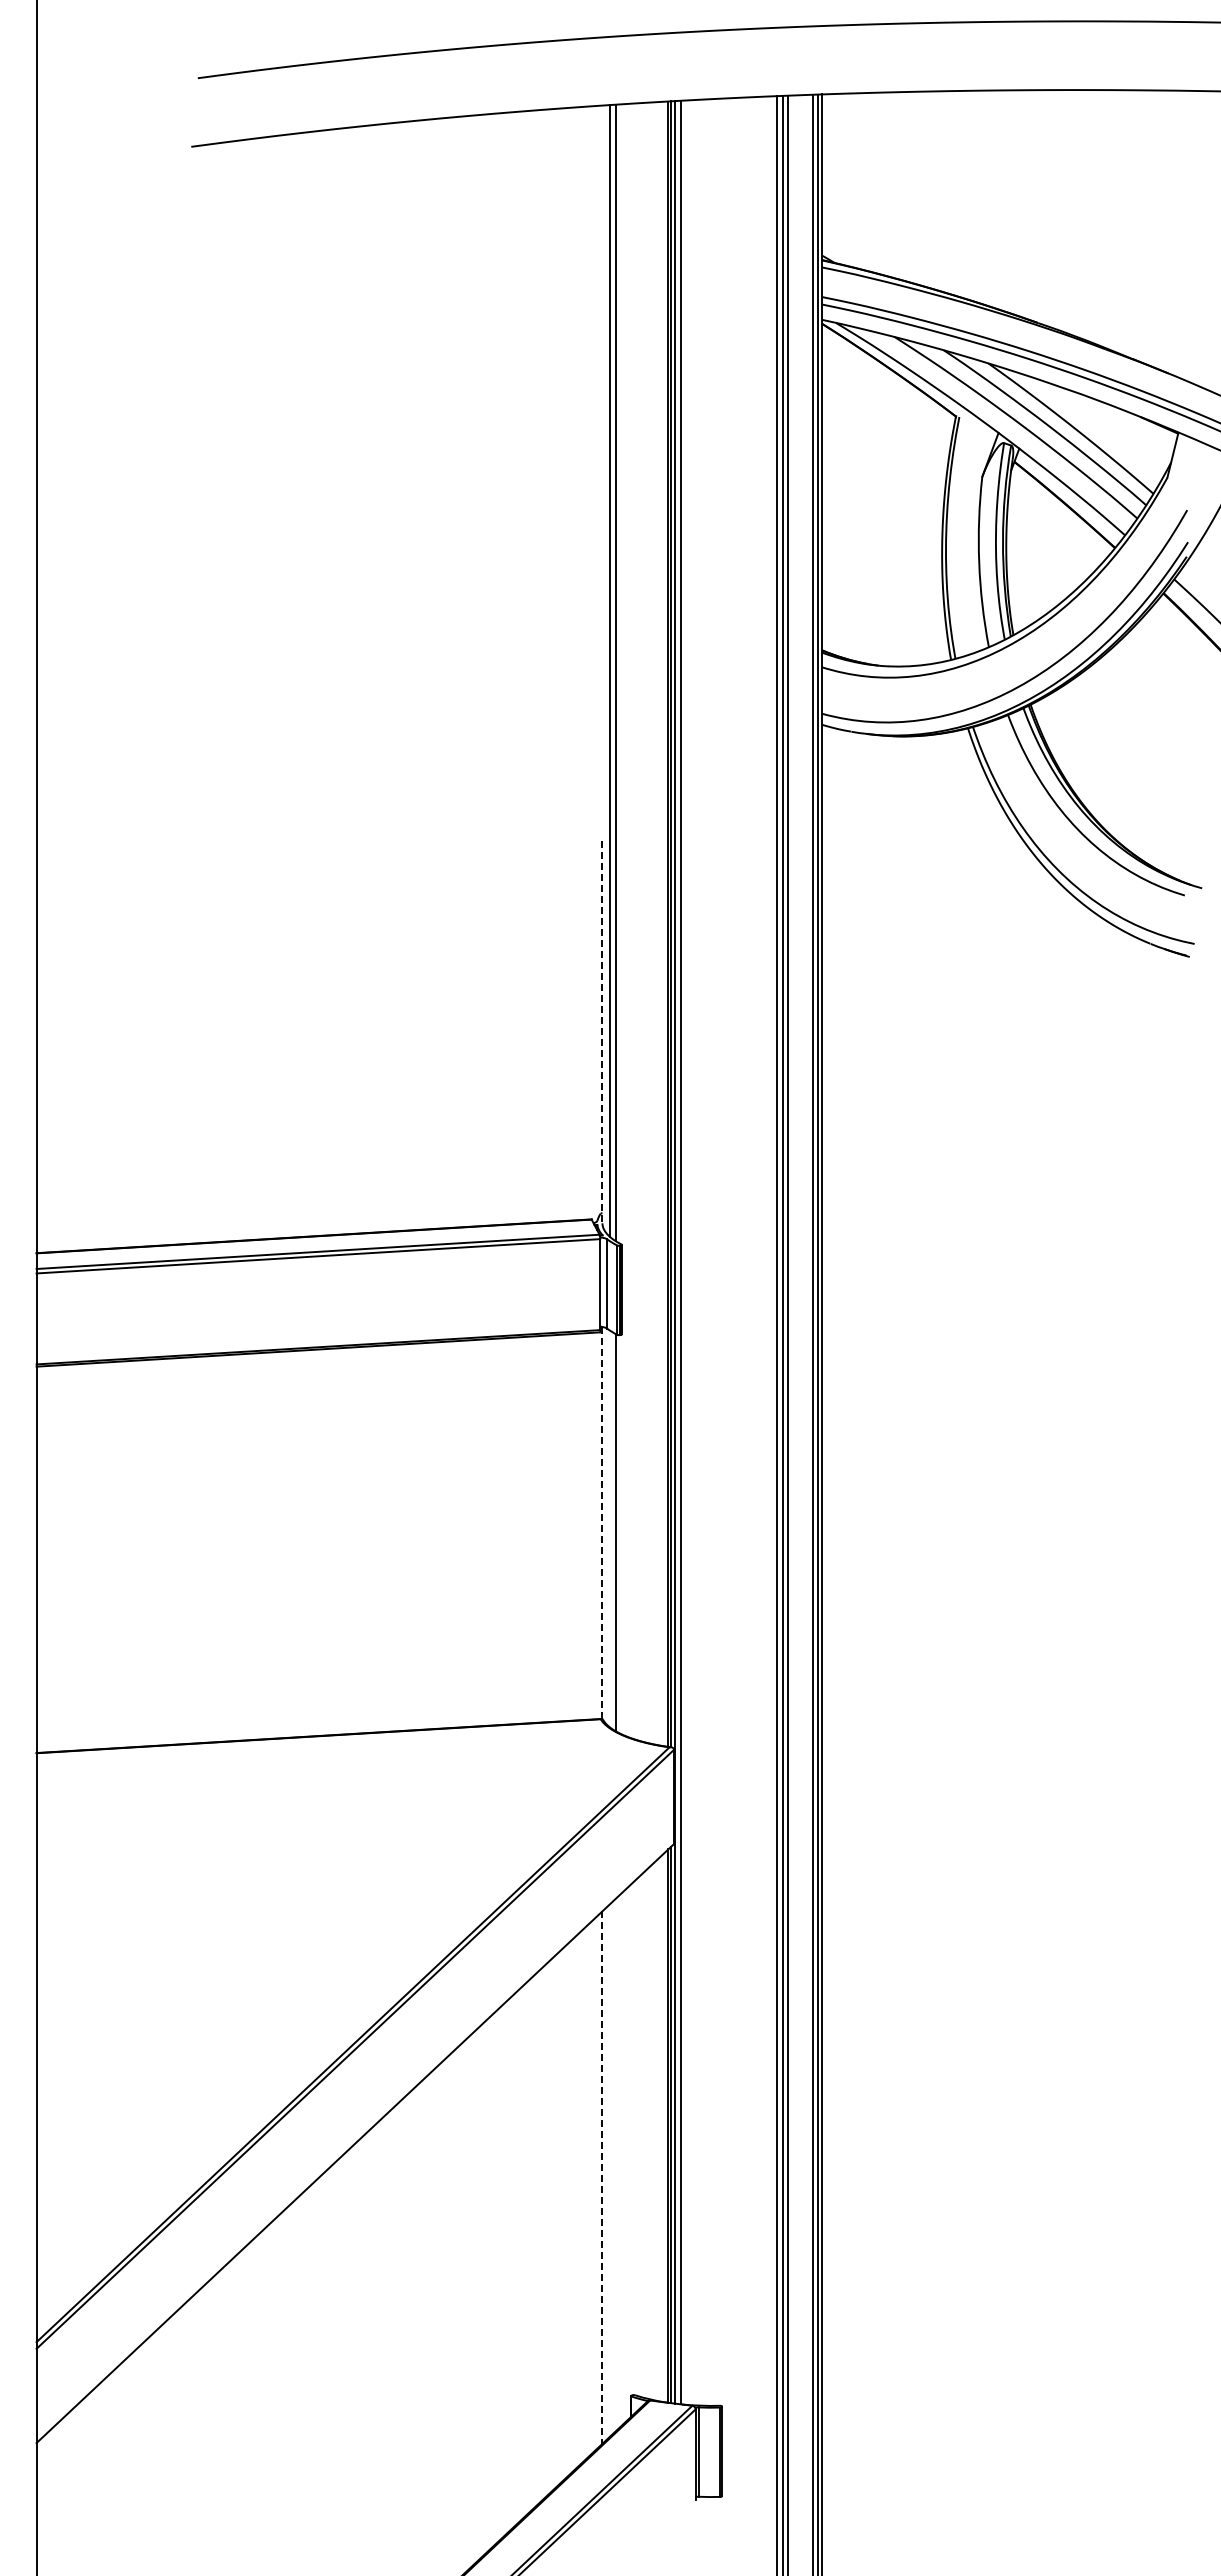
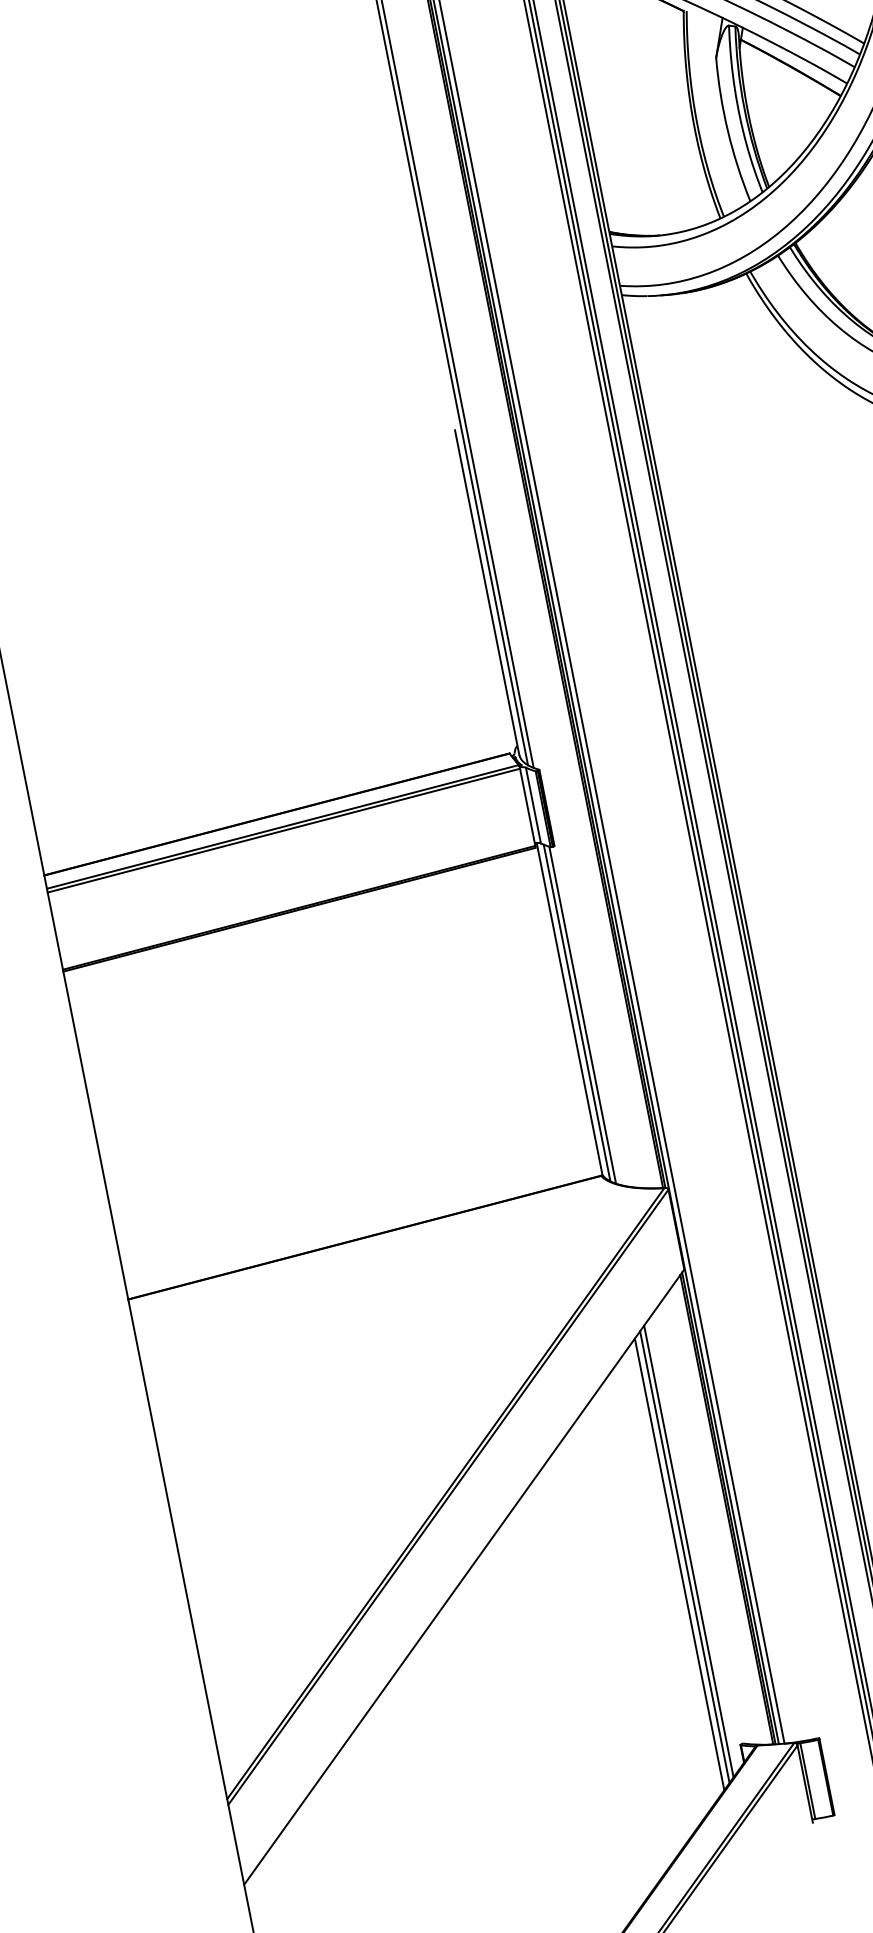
line: (602, 1032) -> (487, 593), dashed -> solid
line: (602, 1523) -> (569, 1009), dashed -> solid
line: (610, 1528) -> (577, 1012), added
line: (615, 2164) -> (688, 1551), added
line: (610, 2170) -> (685, 1557), added
line: (602, 2178) -> (679, 1565), dashed -> solid

